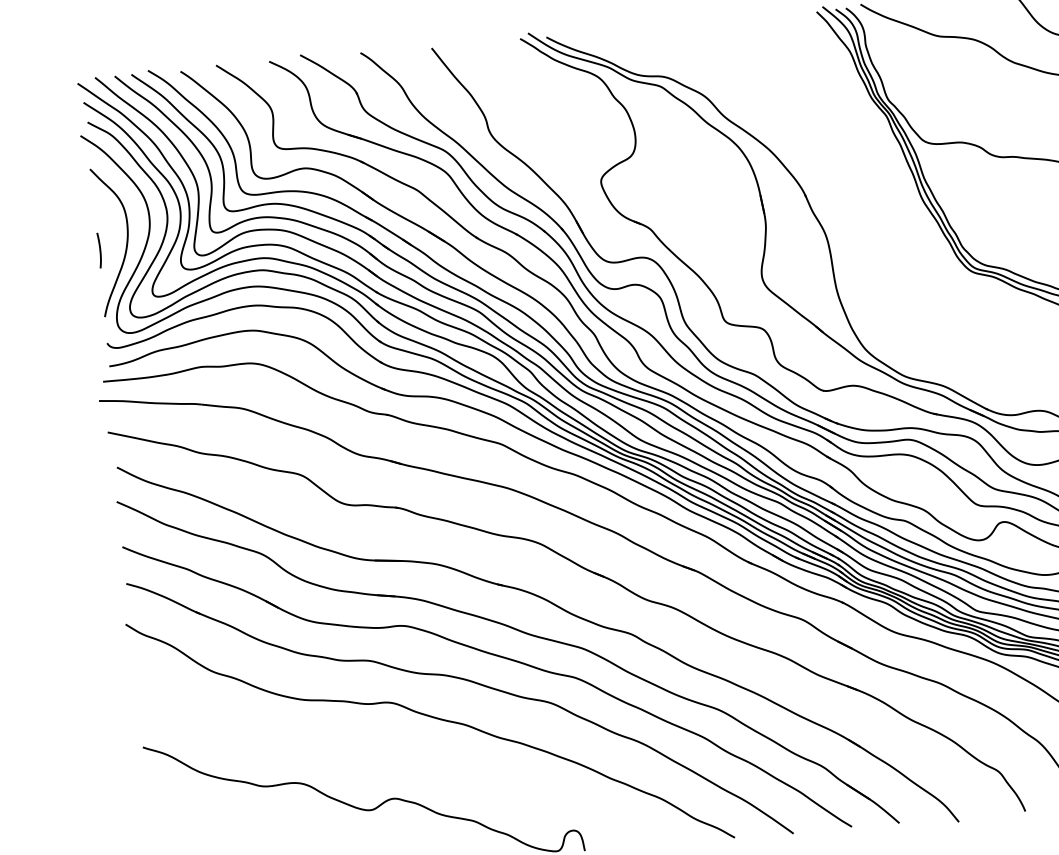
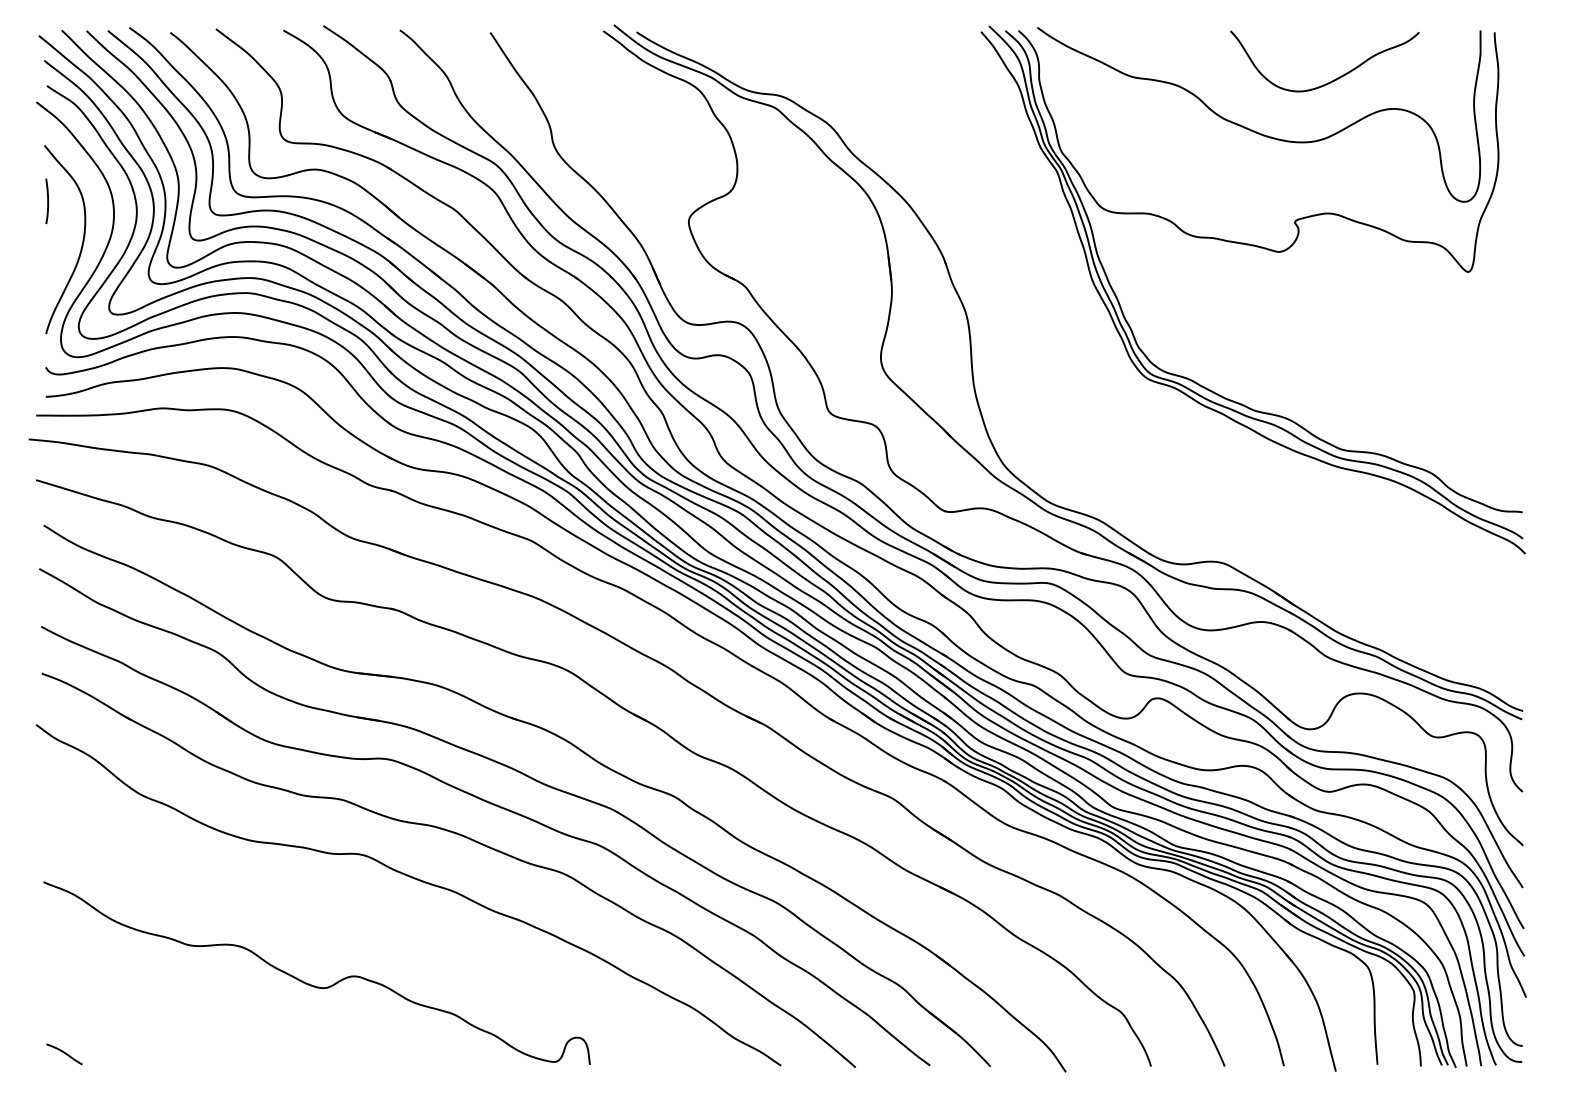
curve: (99, 250) -> (47, 201), moved

